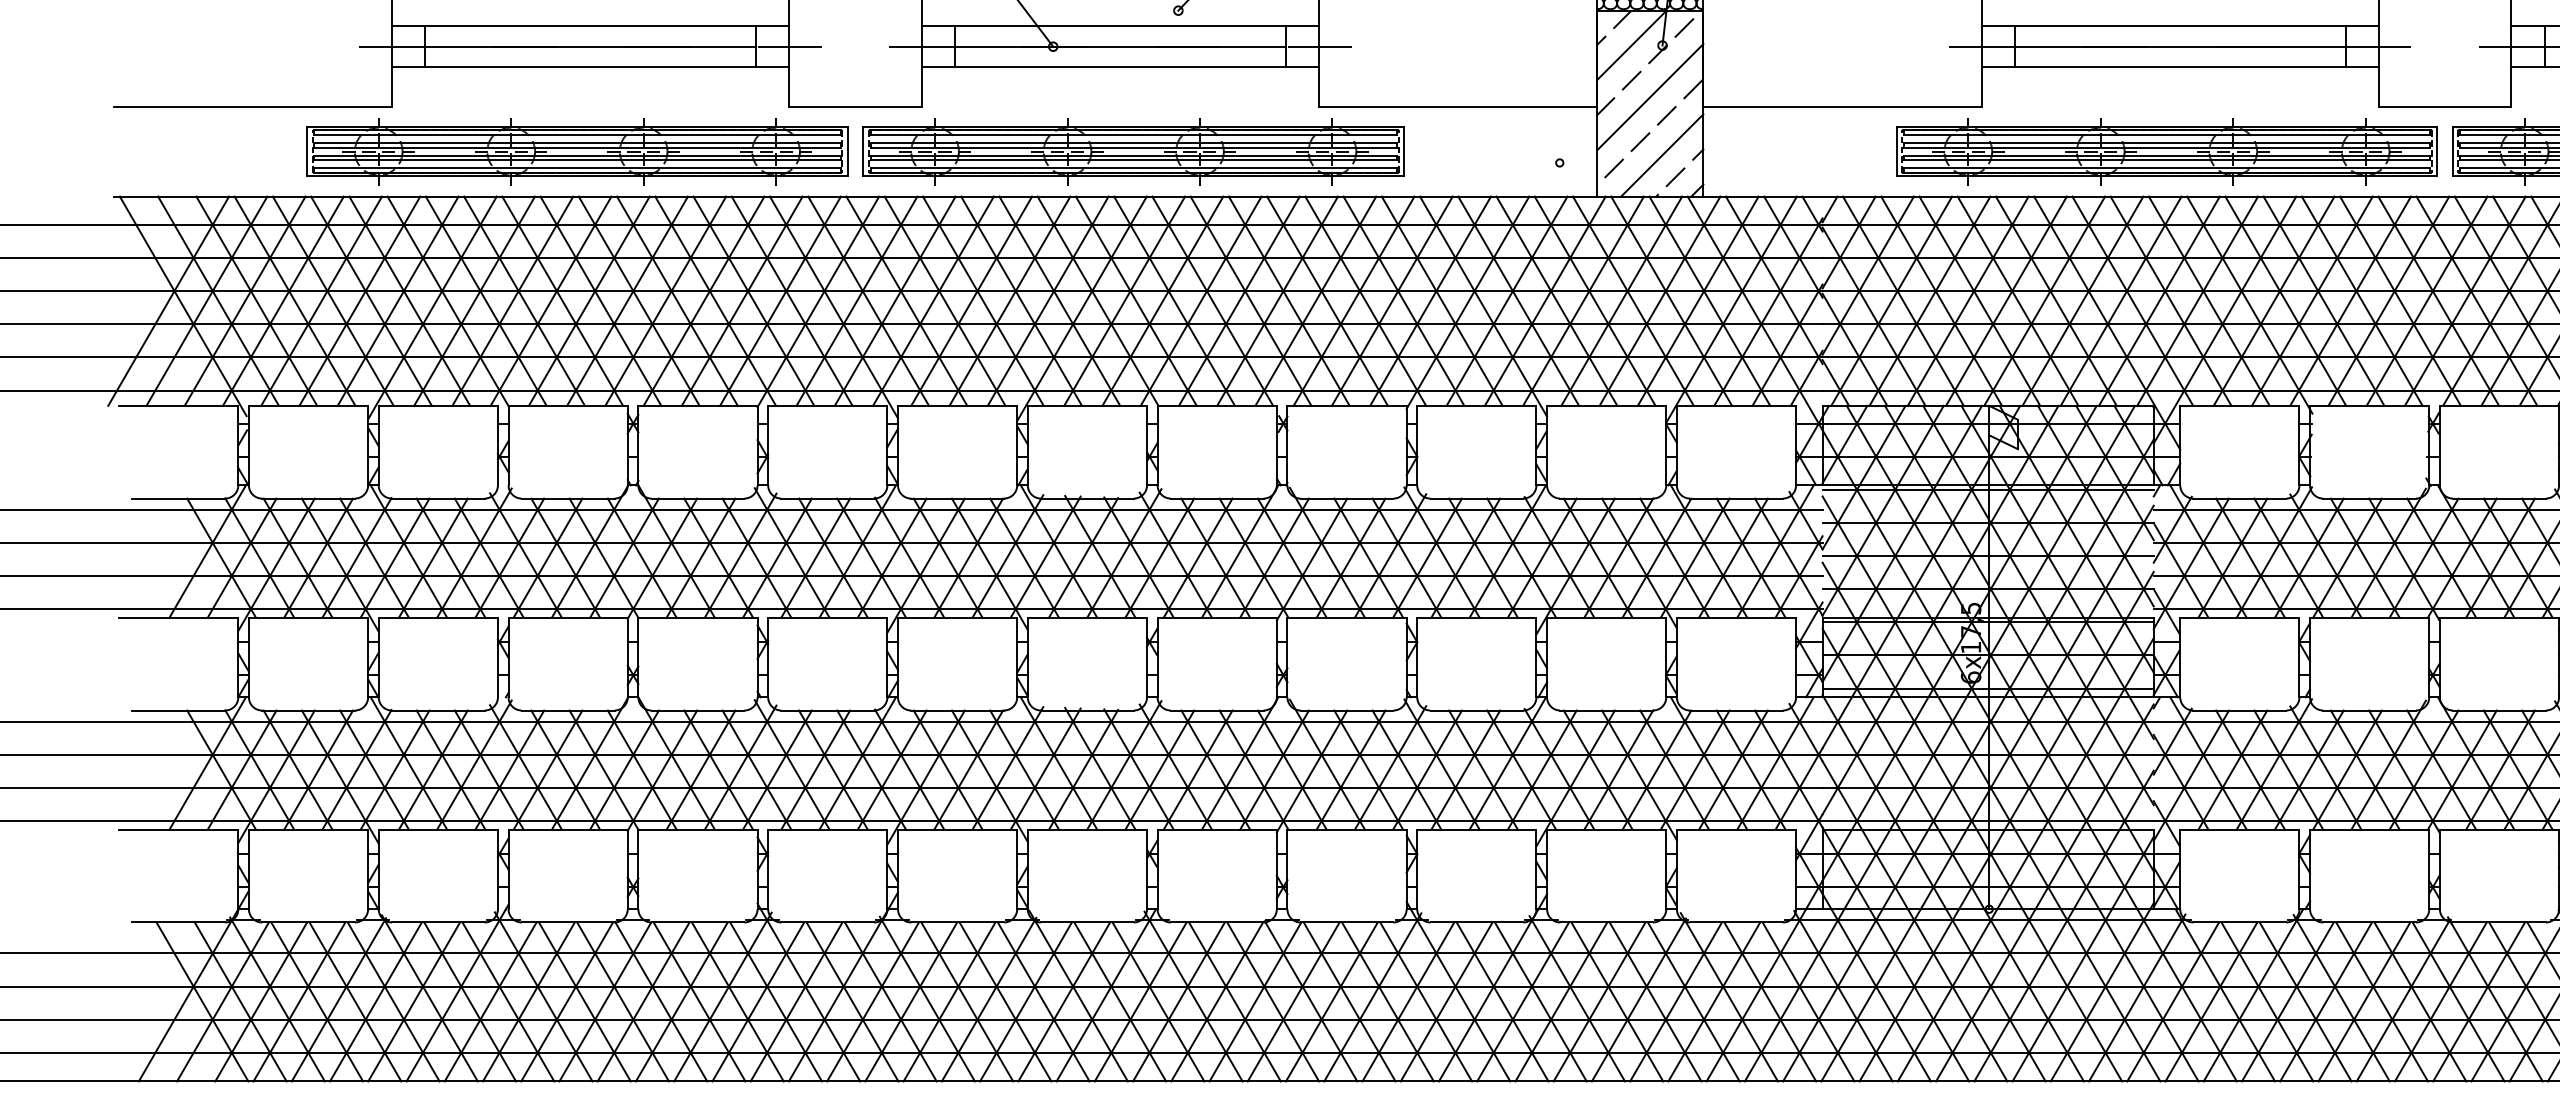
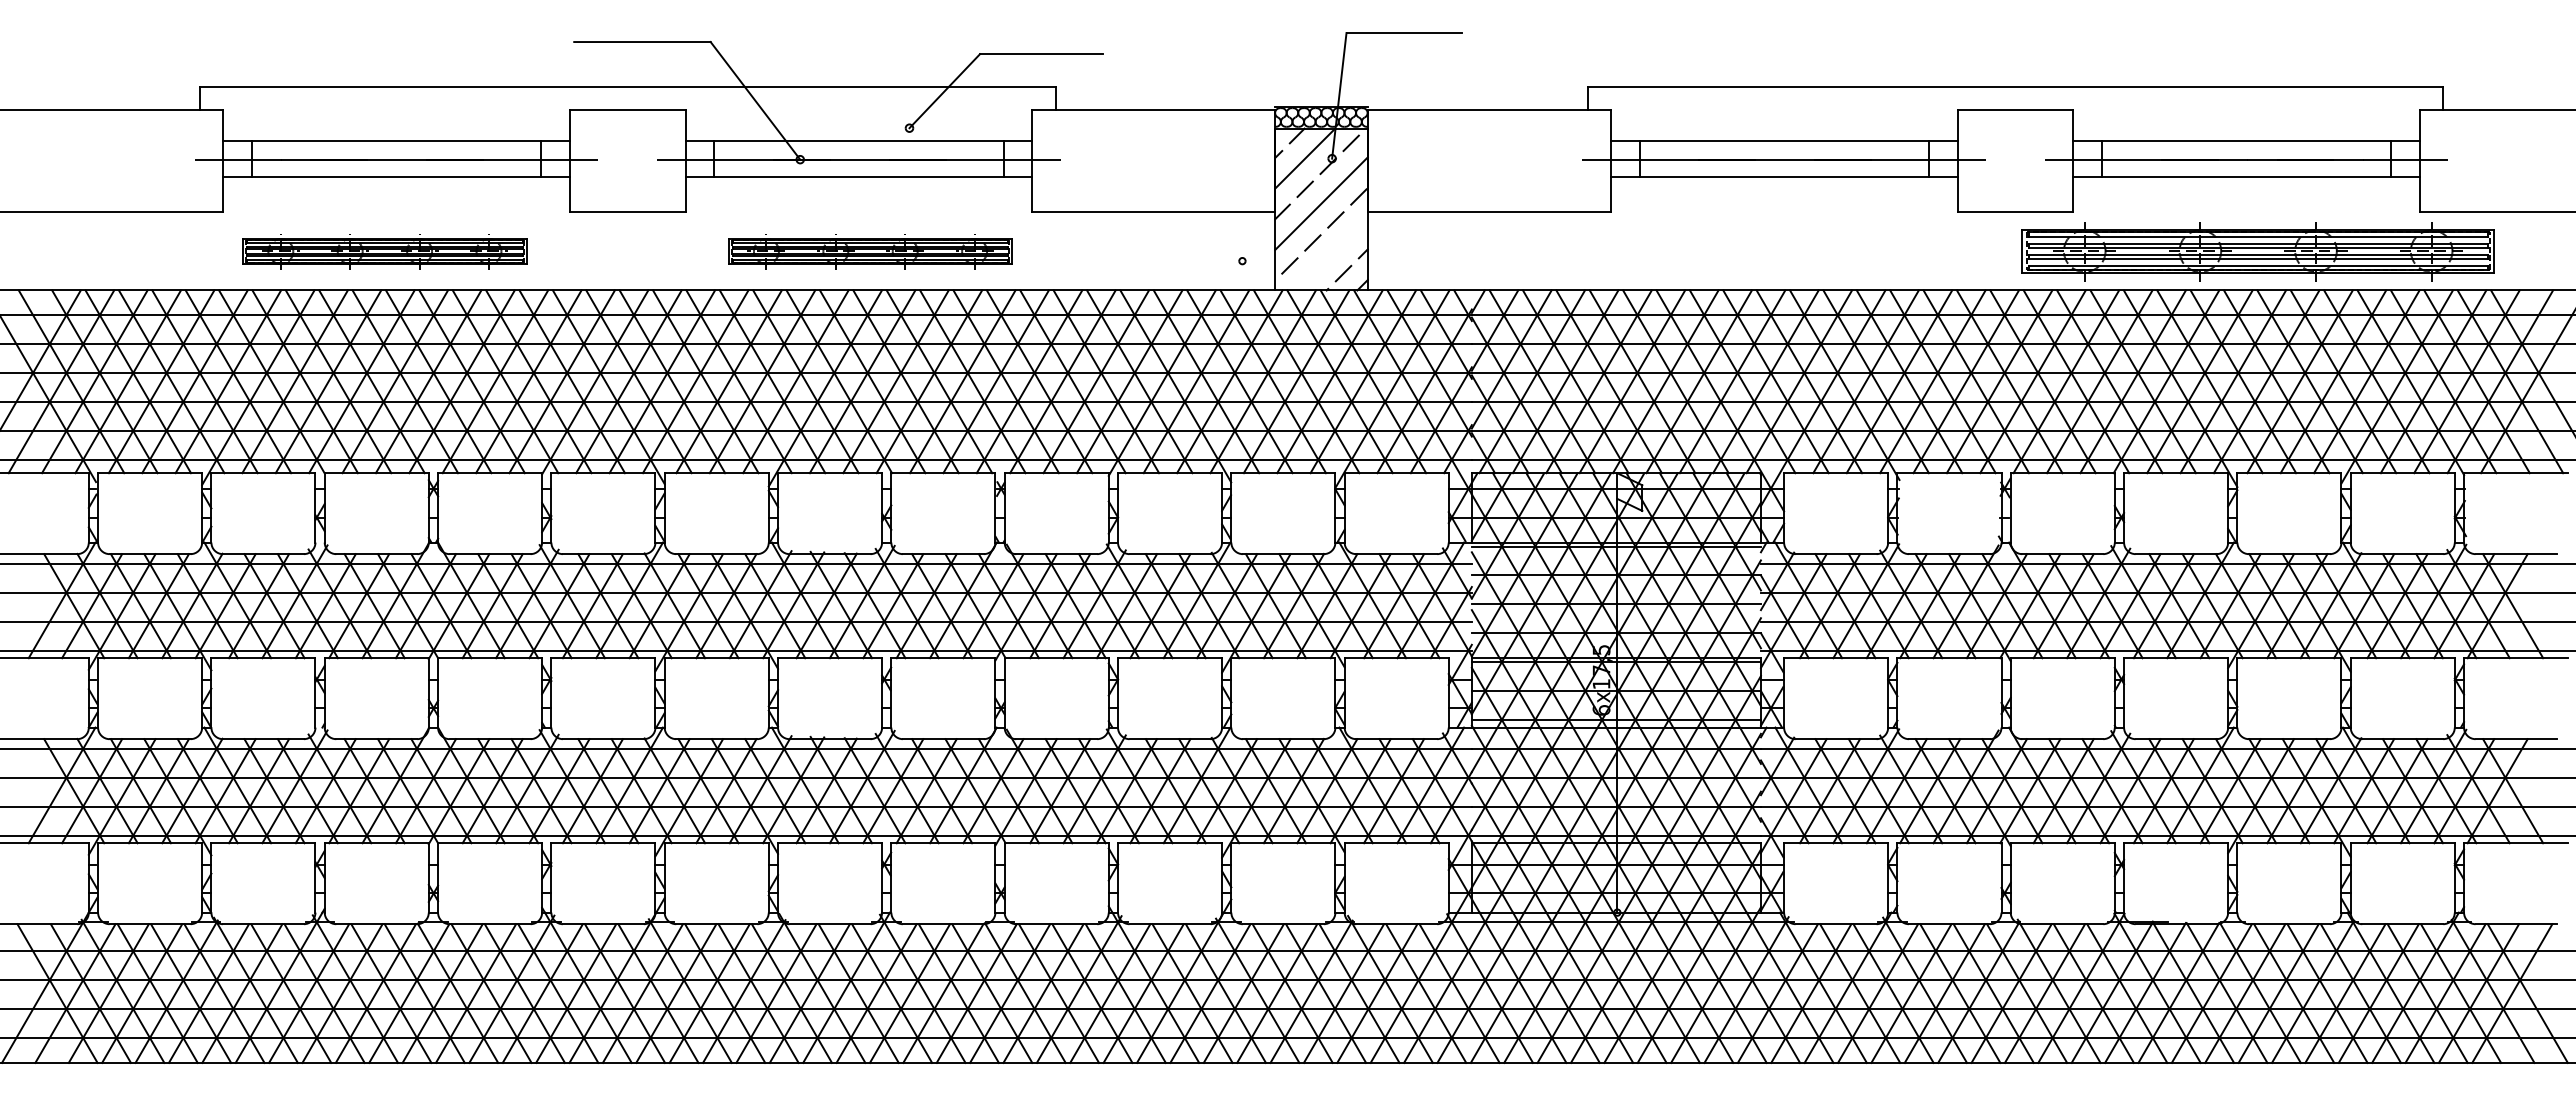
part: (577, 151) -> (384, 251), size x0.6
part: (1133, 151) -> (870, 251), size x0.6
part: (2166, 151) -> (1772, 251), removed
line: (1661, 155) -> (1331, 254), removed

